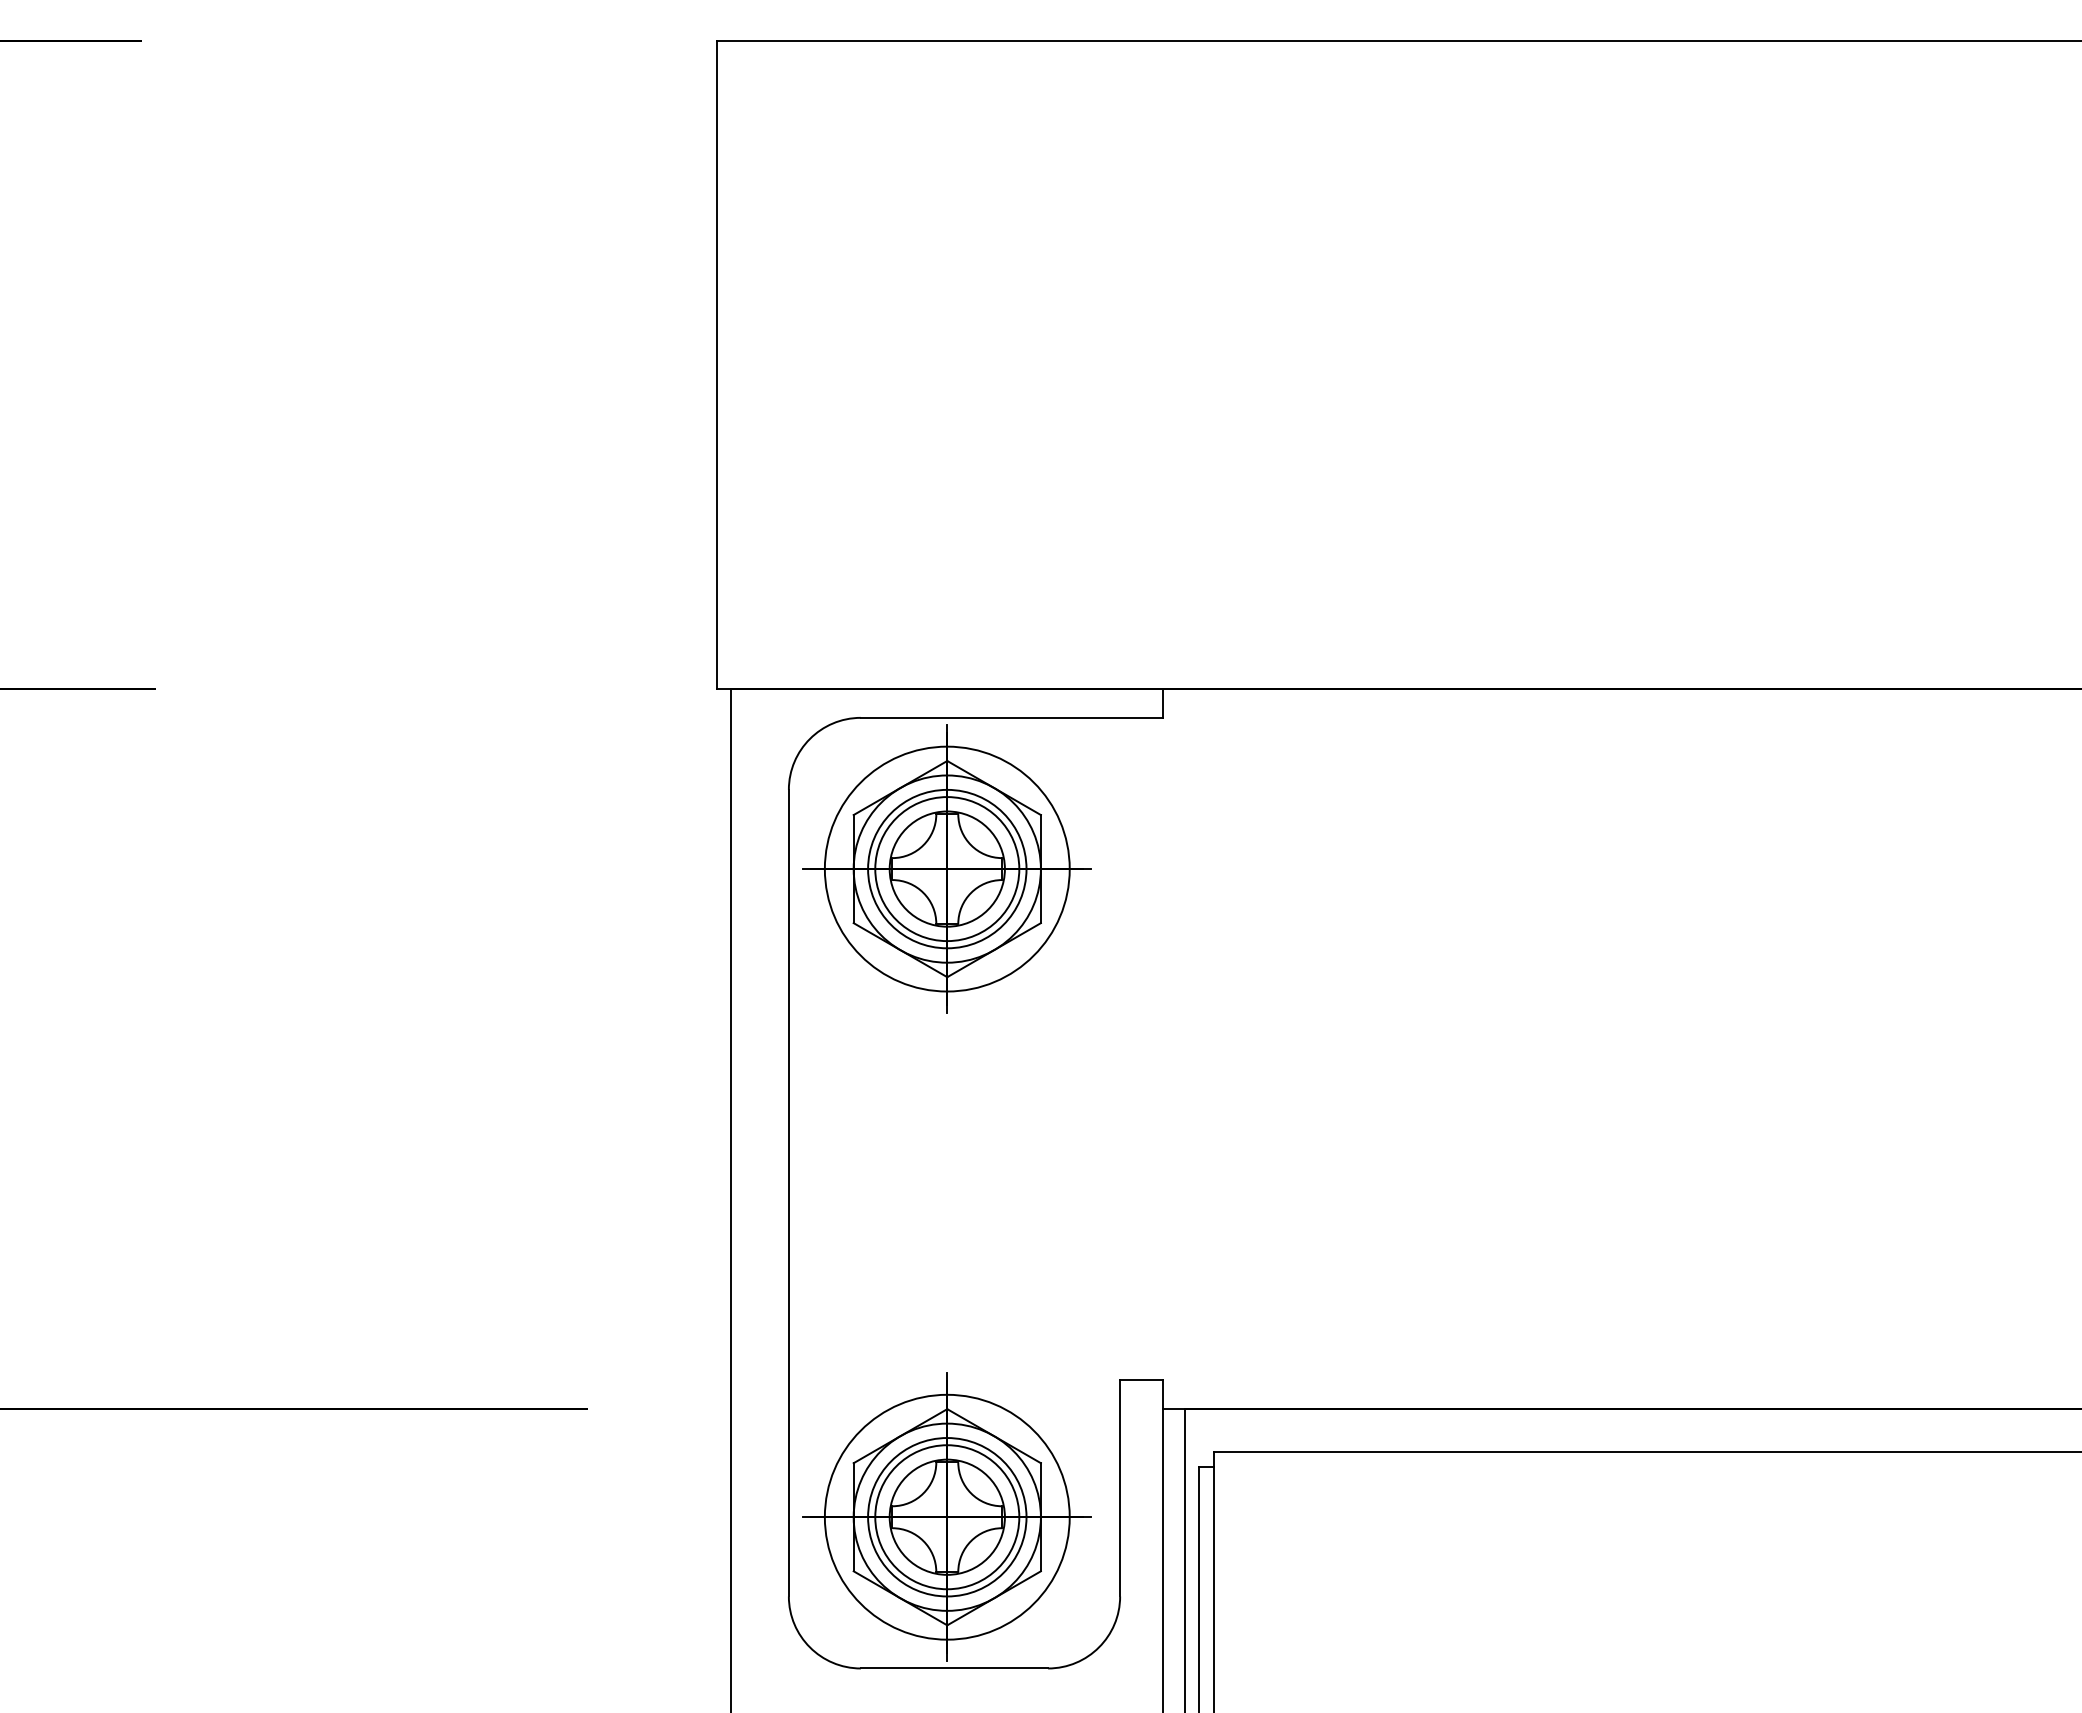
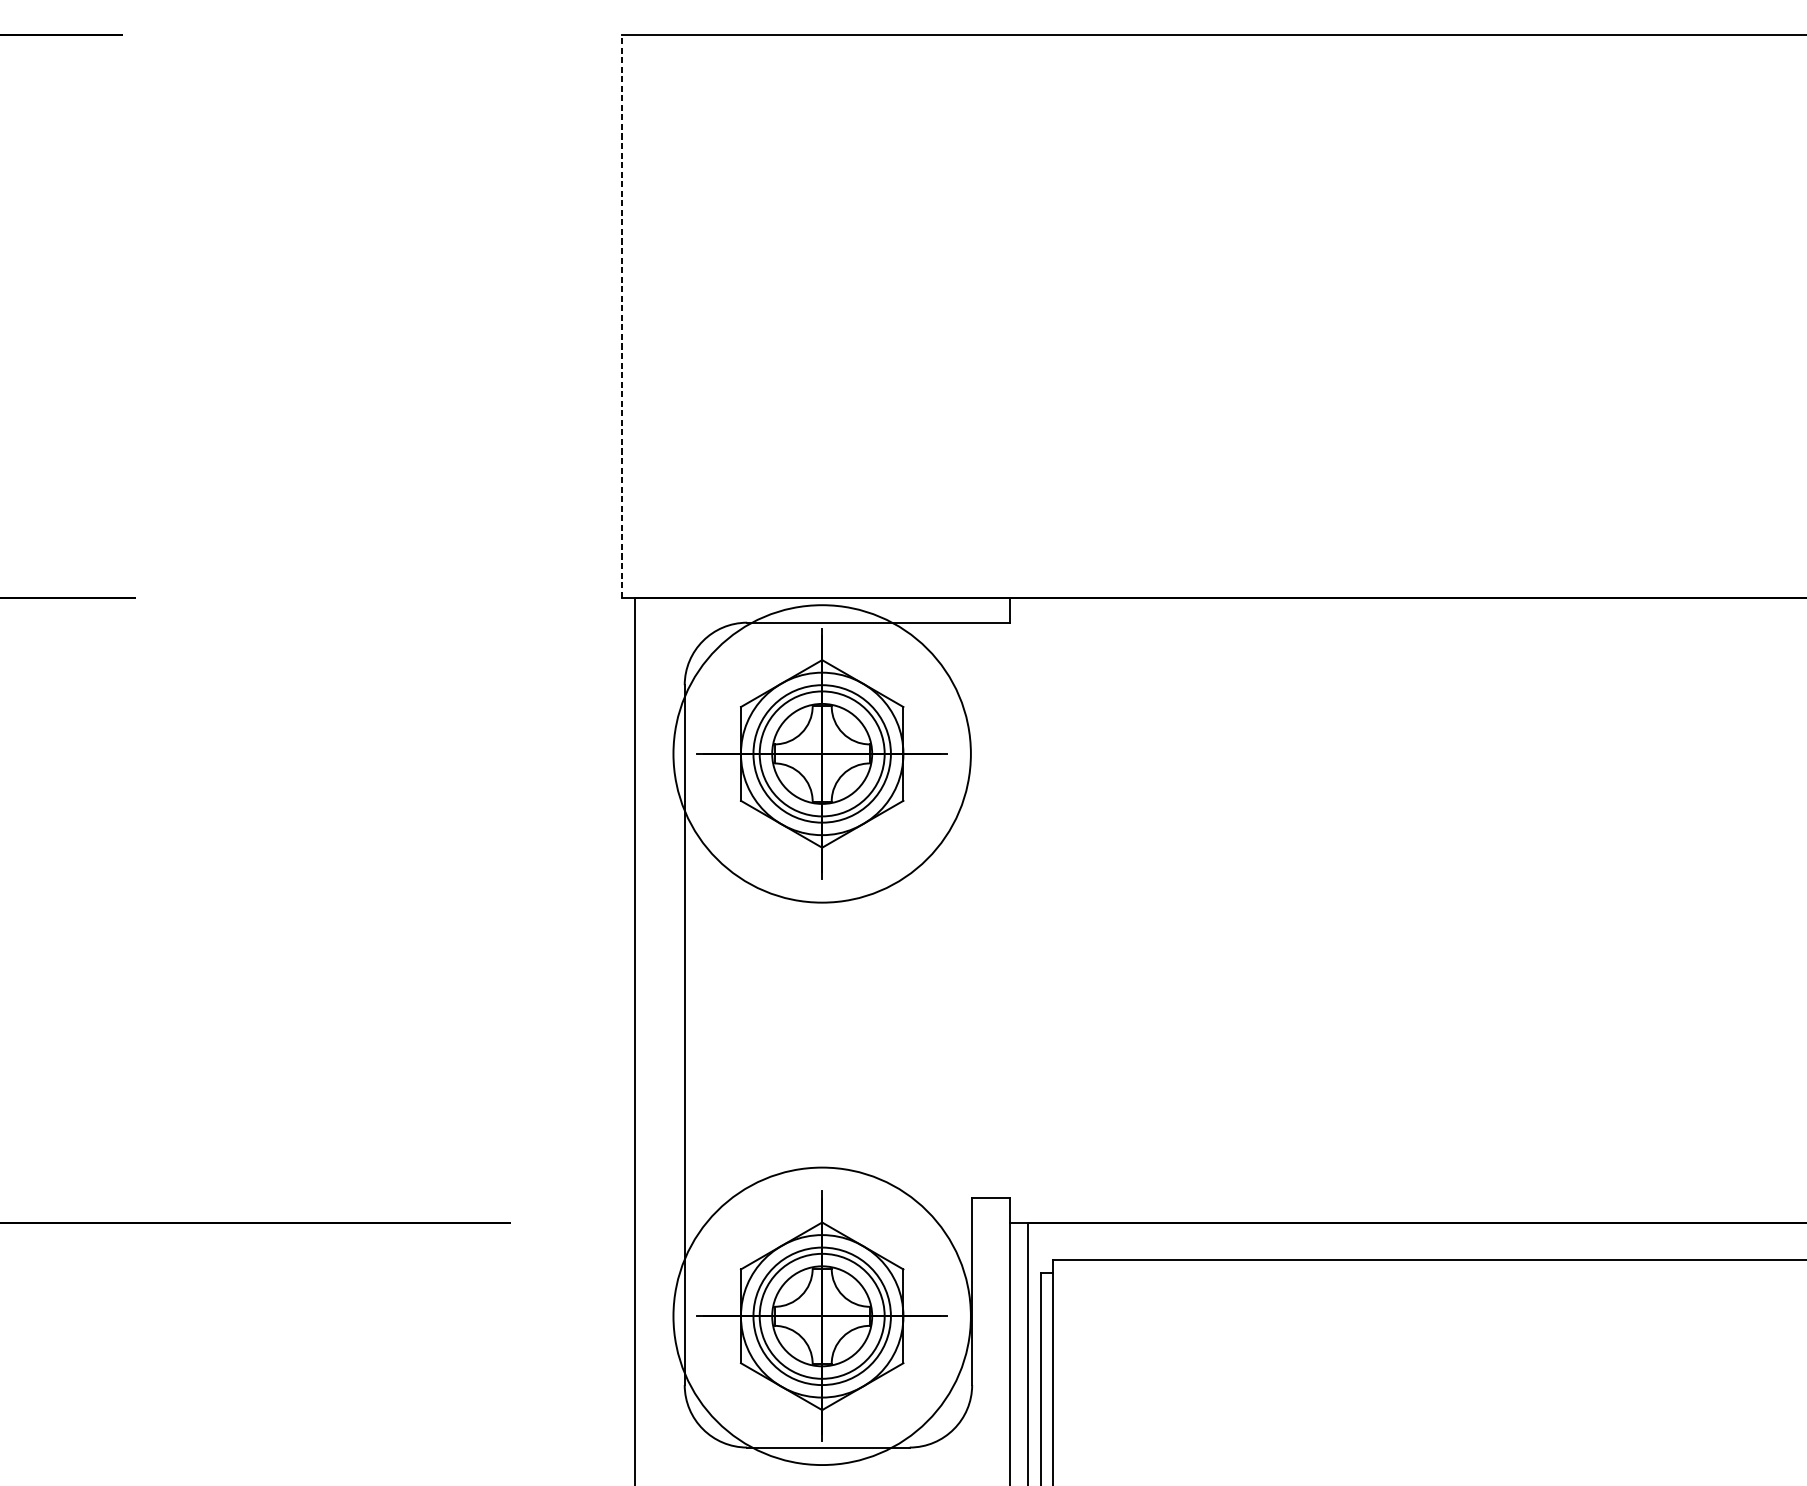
line: (716, 364) -> (621, 316), solid -> dashed
circle: (946, 868) -> (821, 753), size x1.4
circle: (946, 1516) -> (821, 1315), size x1.4

